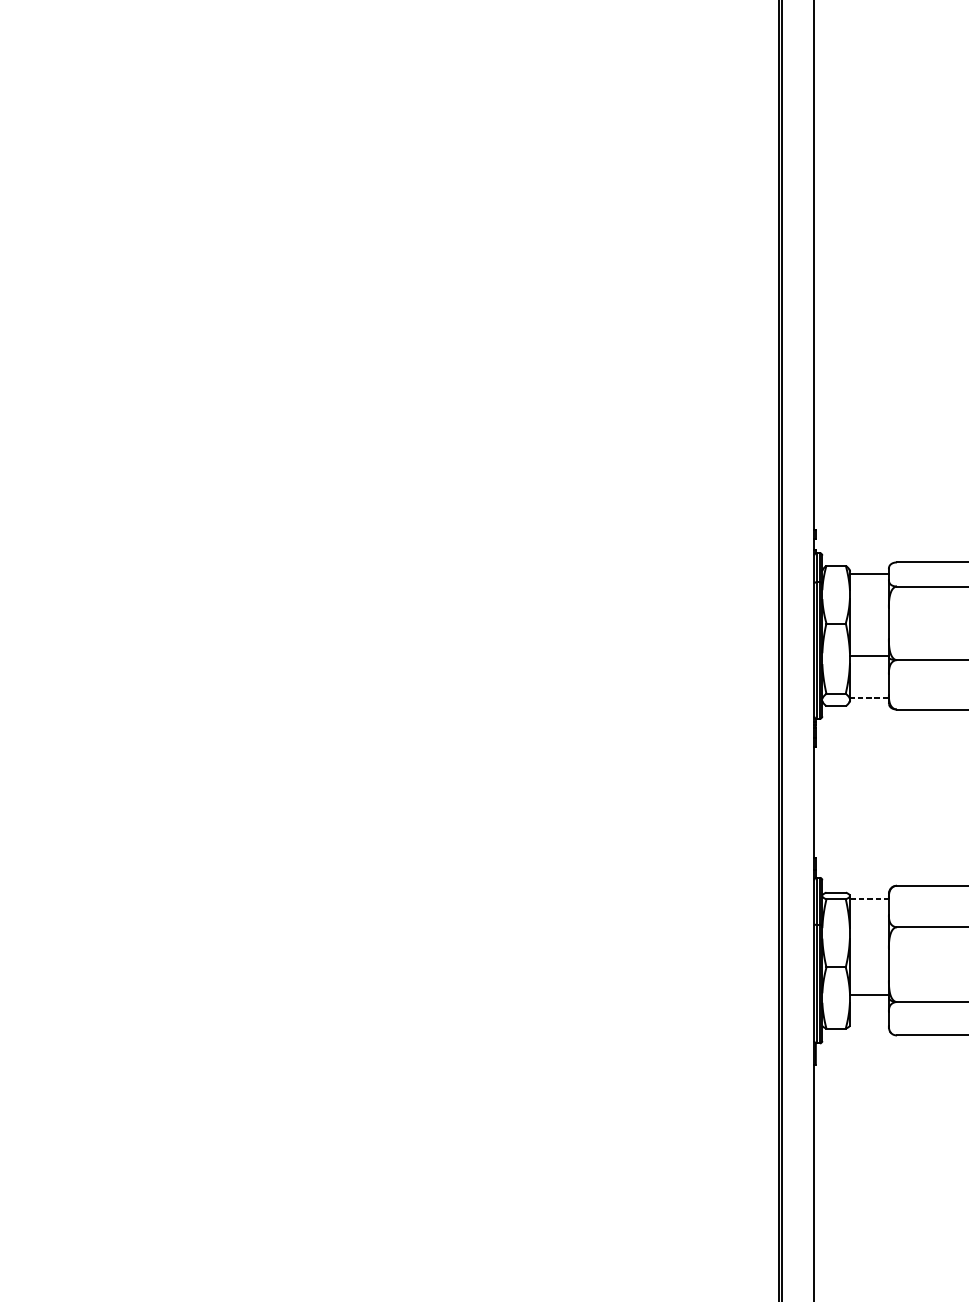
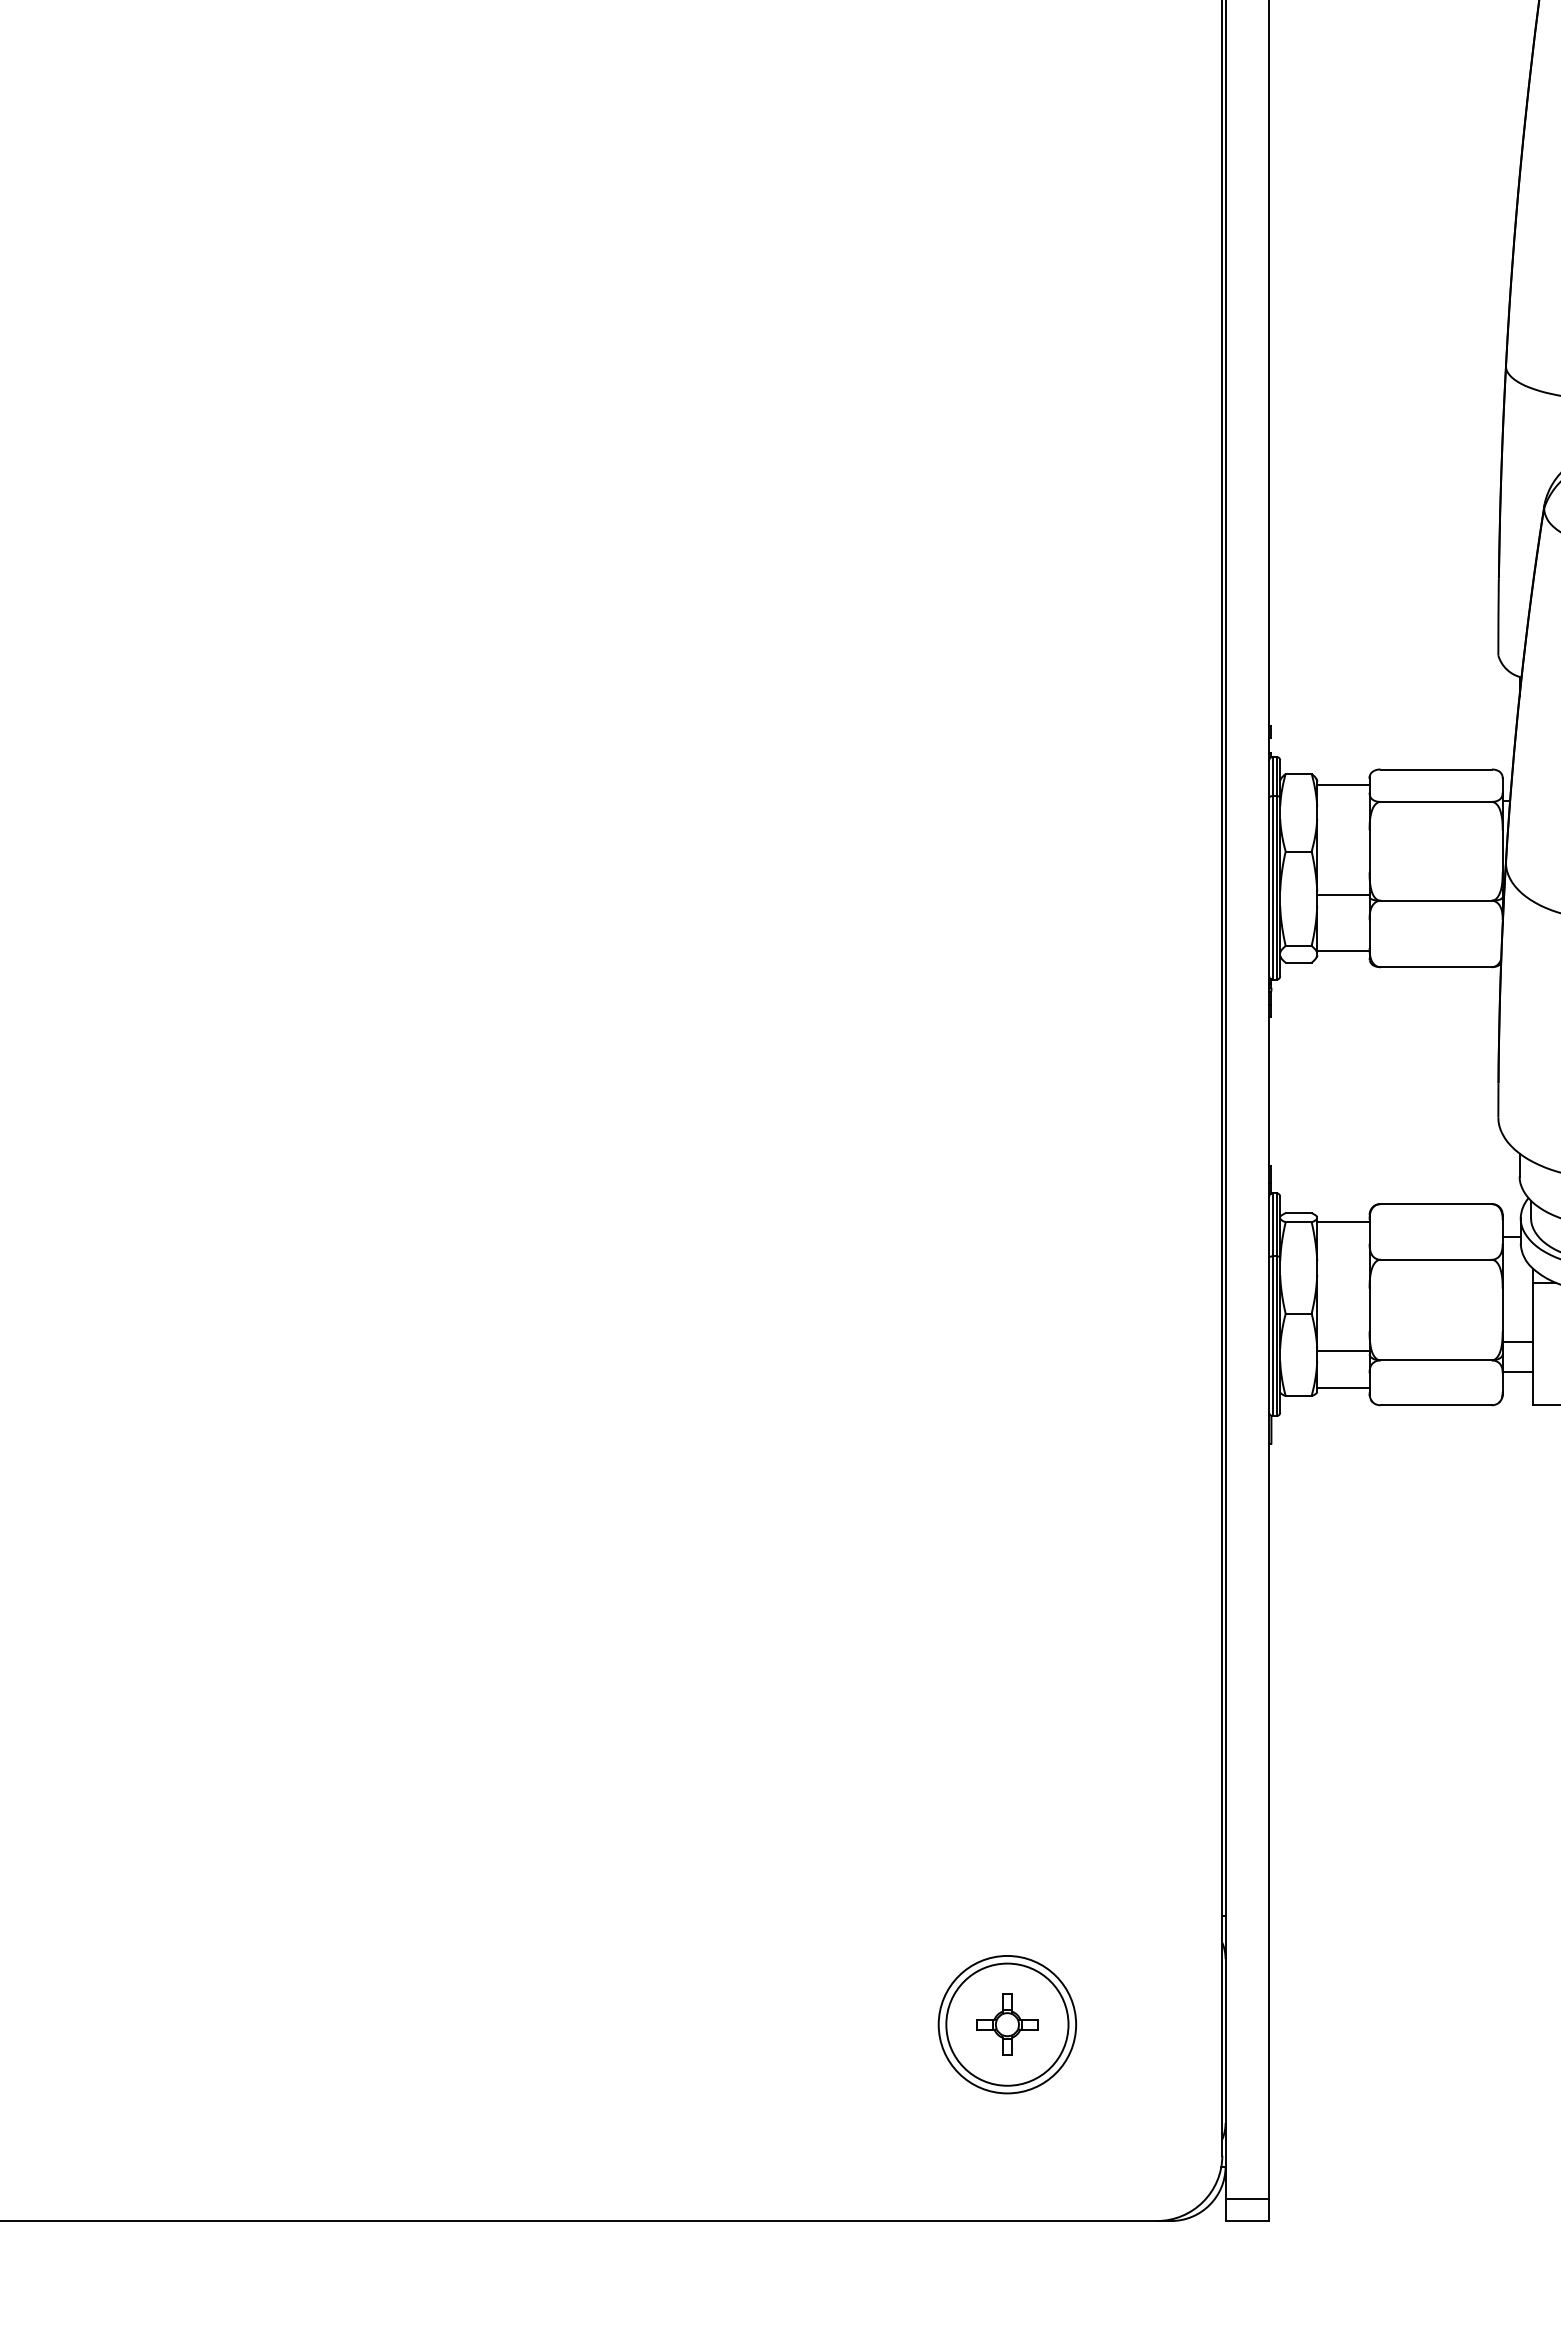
line: (869, 697) -> (1343, 951), dashed -> solid
line: (868, 898) -> (1342, 1221), dashed -> solid
line: (869, 1022) -> (1343, 1387), added

